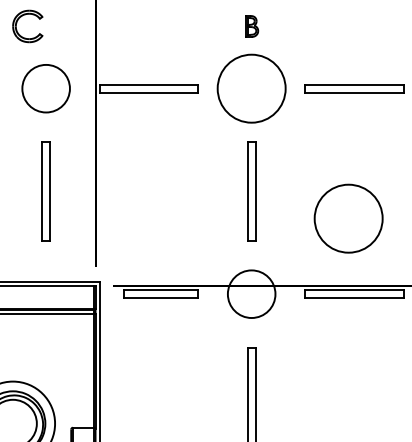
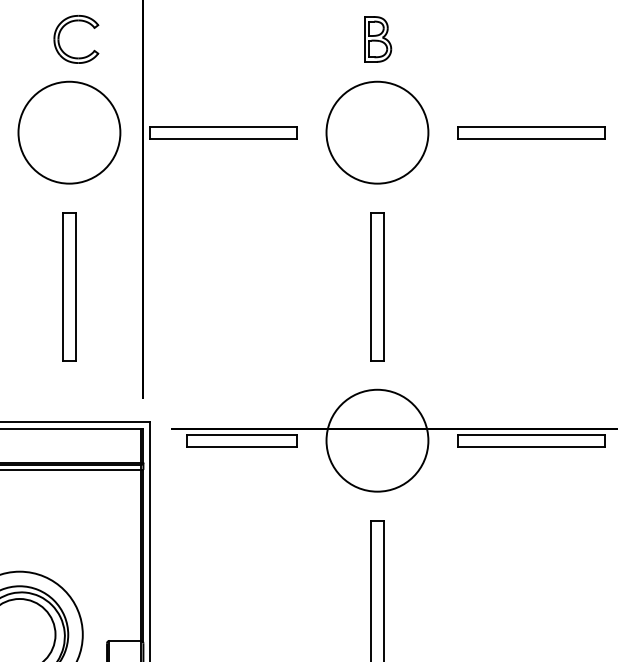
part: (17, 23) -> (60, 34), moved
part: (251, 26) -> (377, 39), size x1.43
circle: (46, 88) -> (69, 132), size x1.43
circle: (348, 218) -> (522, 327), removed
circle: (251, 294) -> (377, 441), size x1.43

